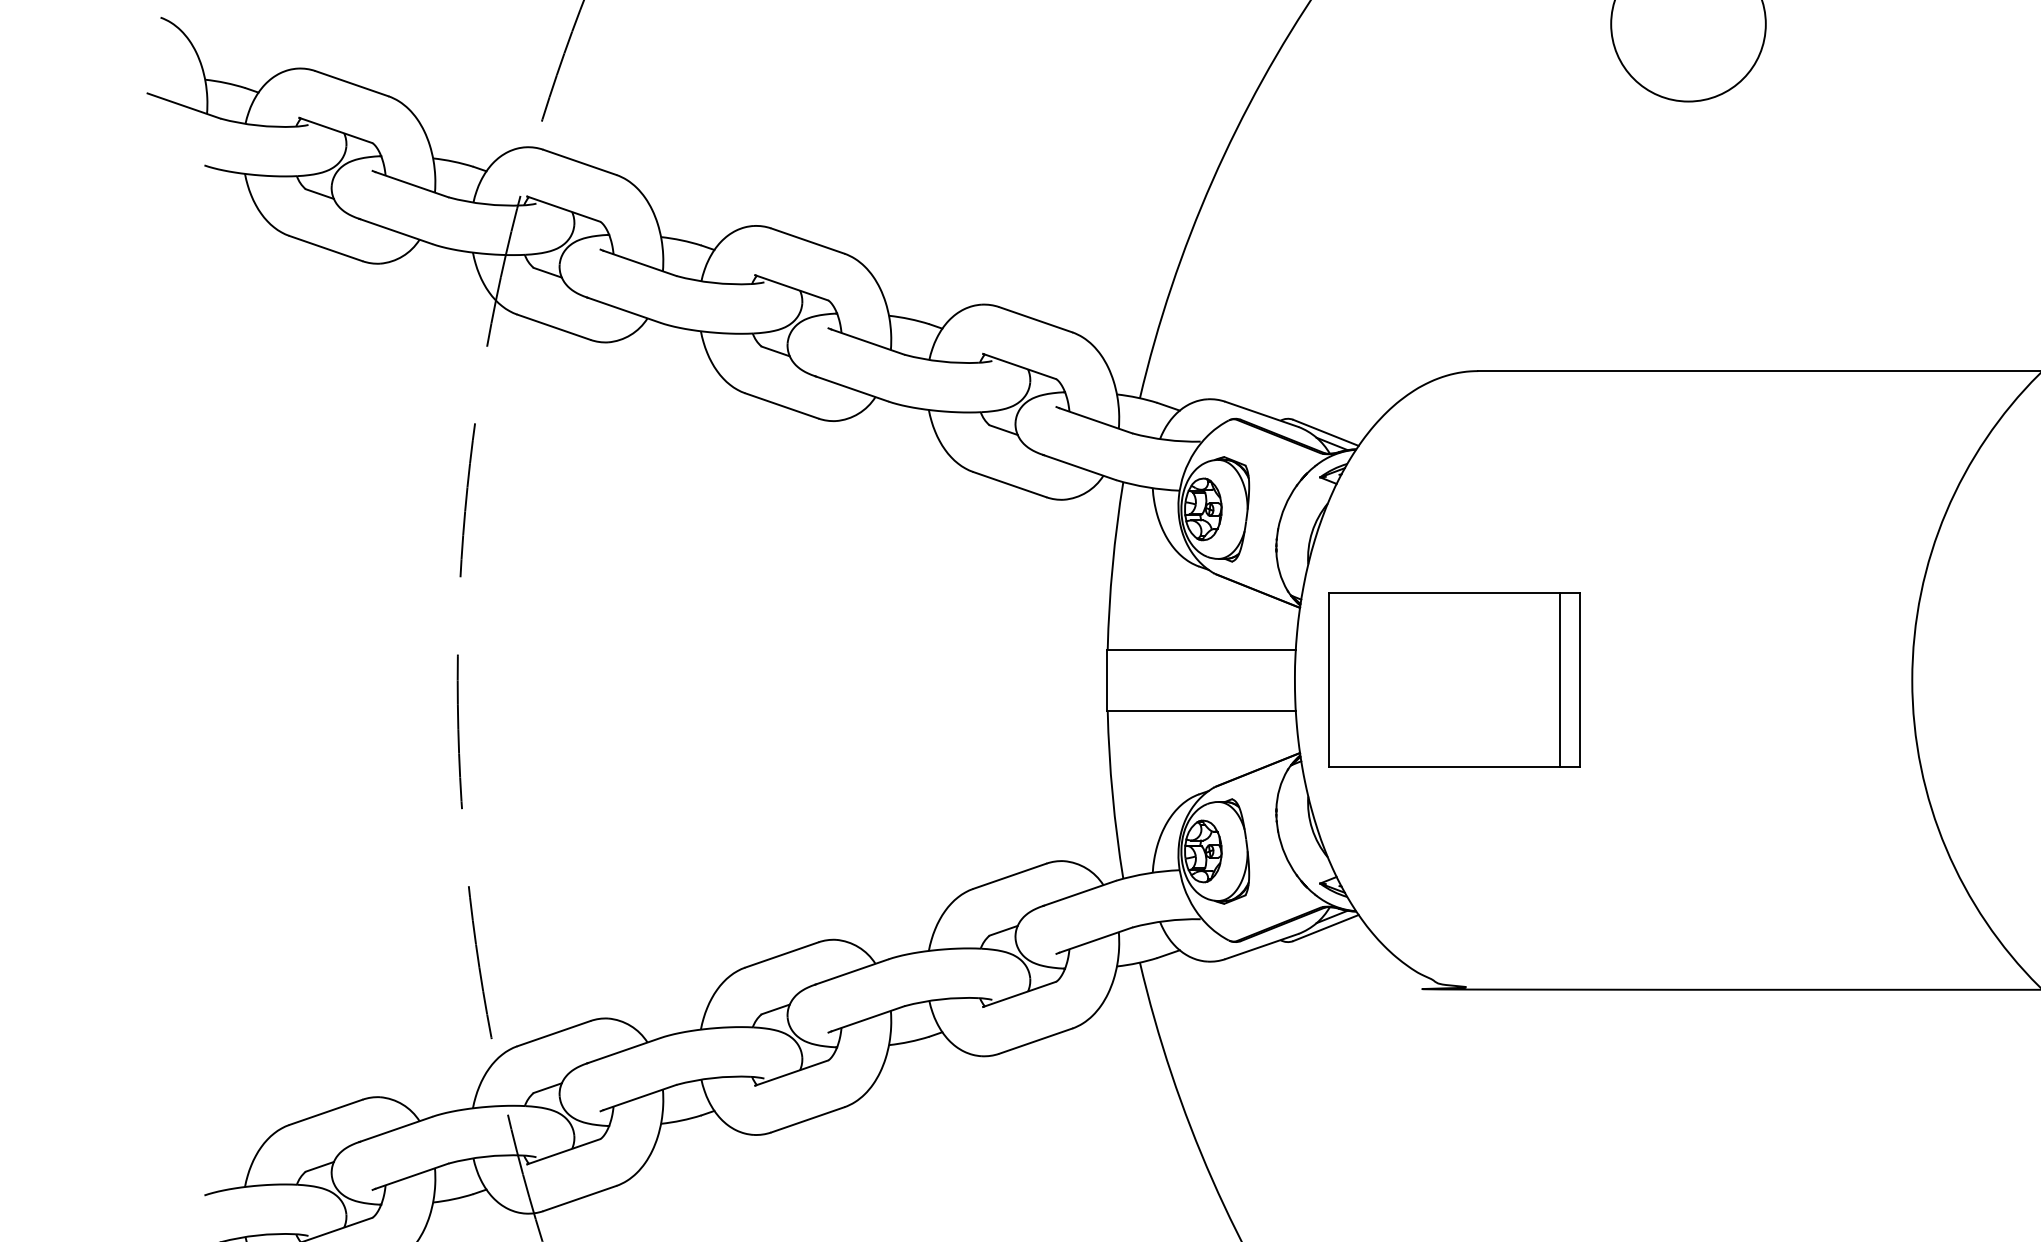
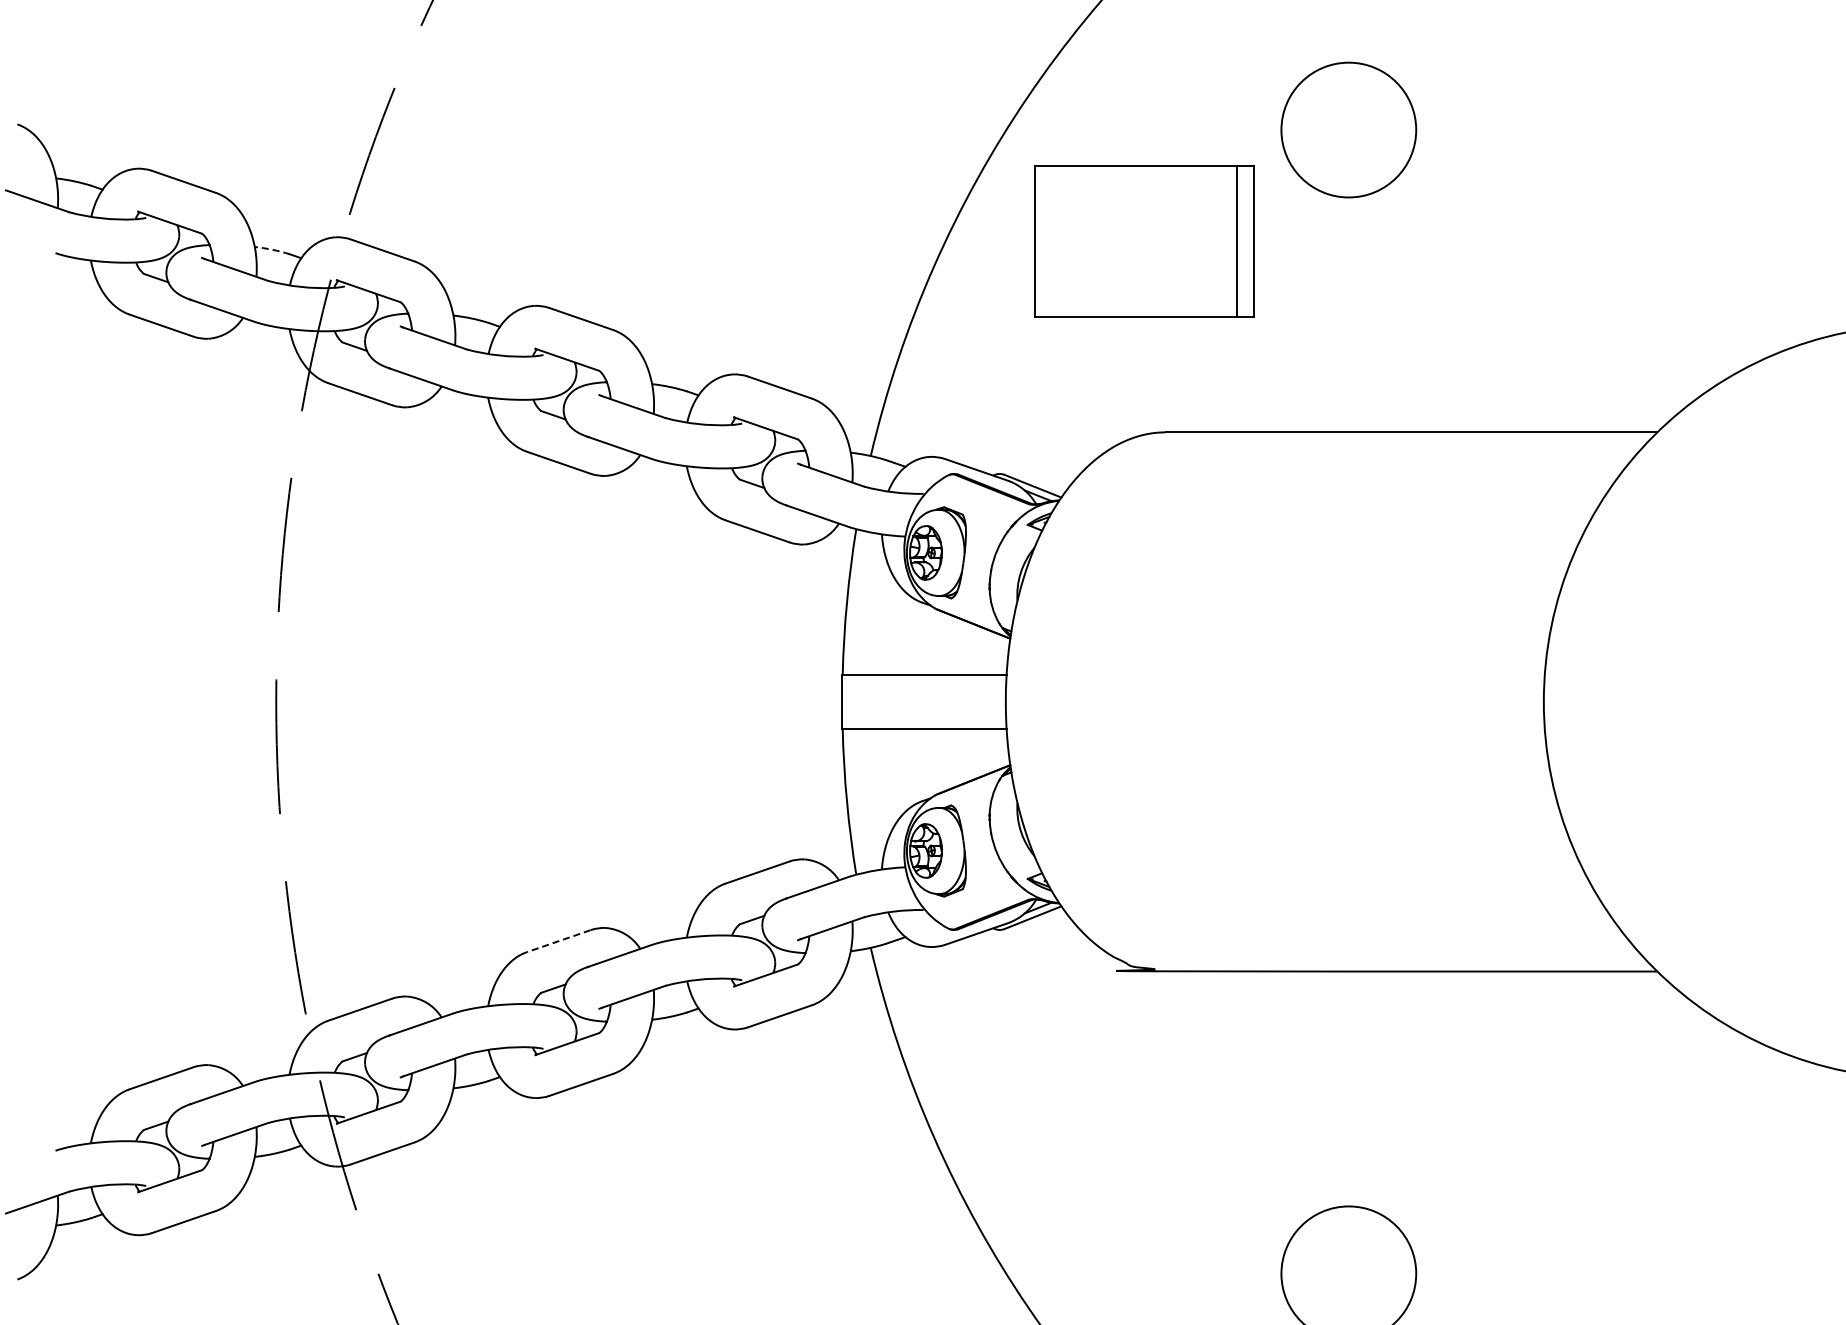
arc: (453, 161) -> (272, 249), solid -> dashed
part: (1454, 679) -> (1144, 241), moved
line: (781, 955) -> (558, 941), solid -> dashed

